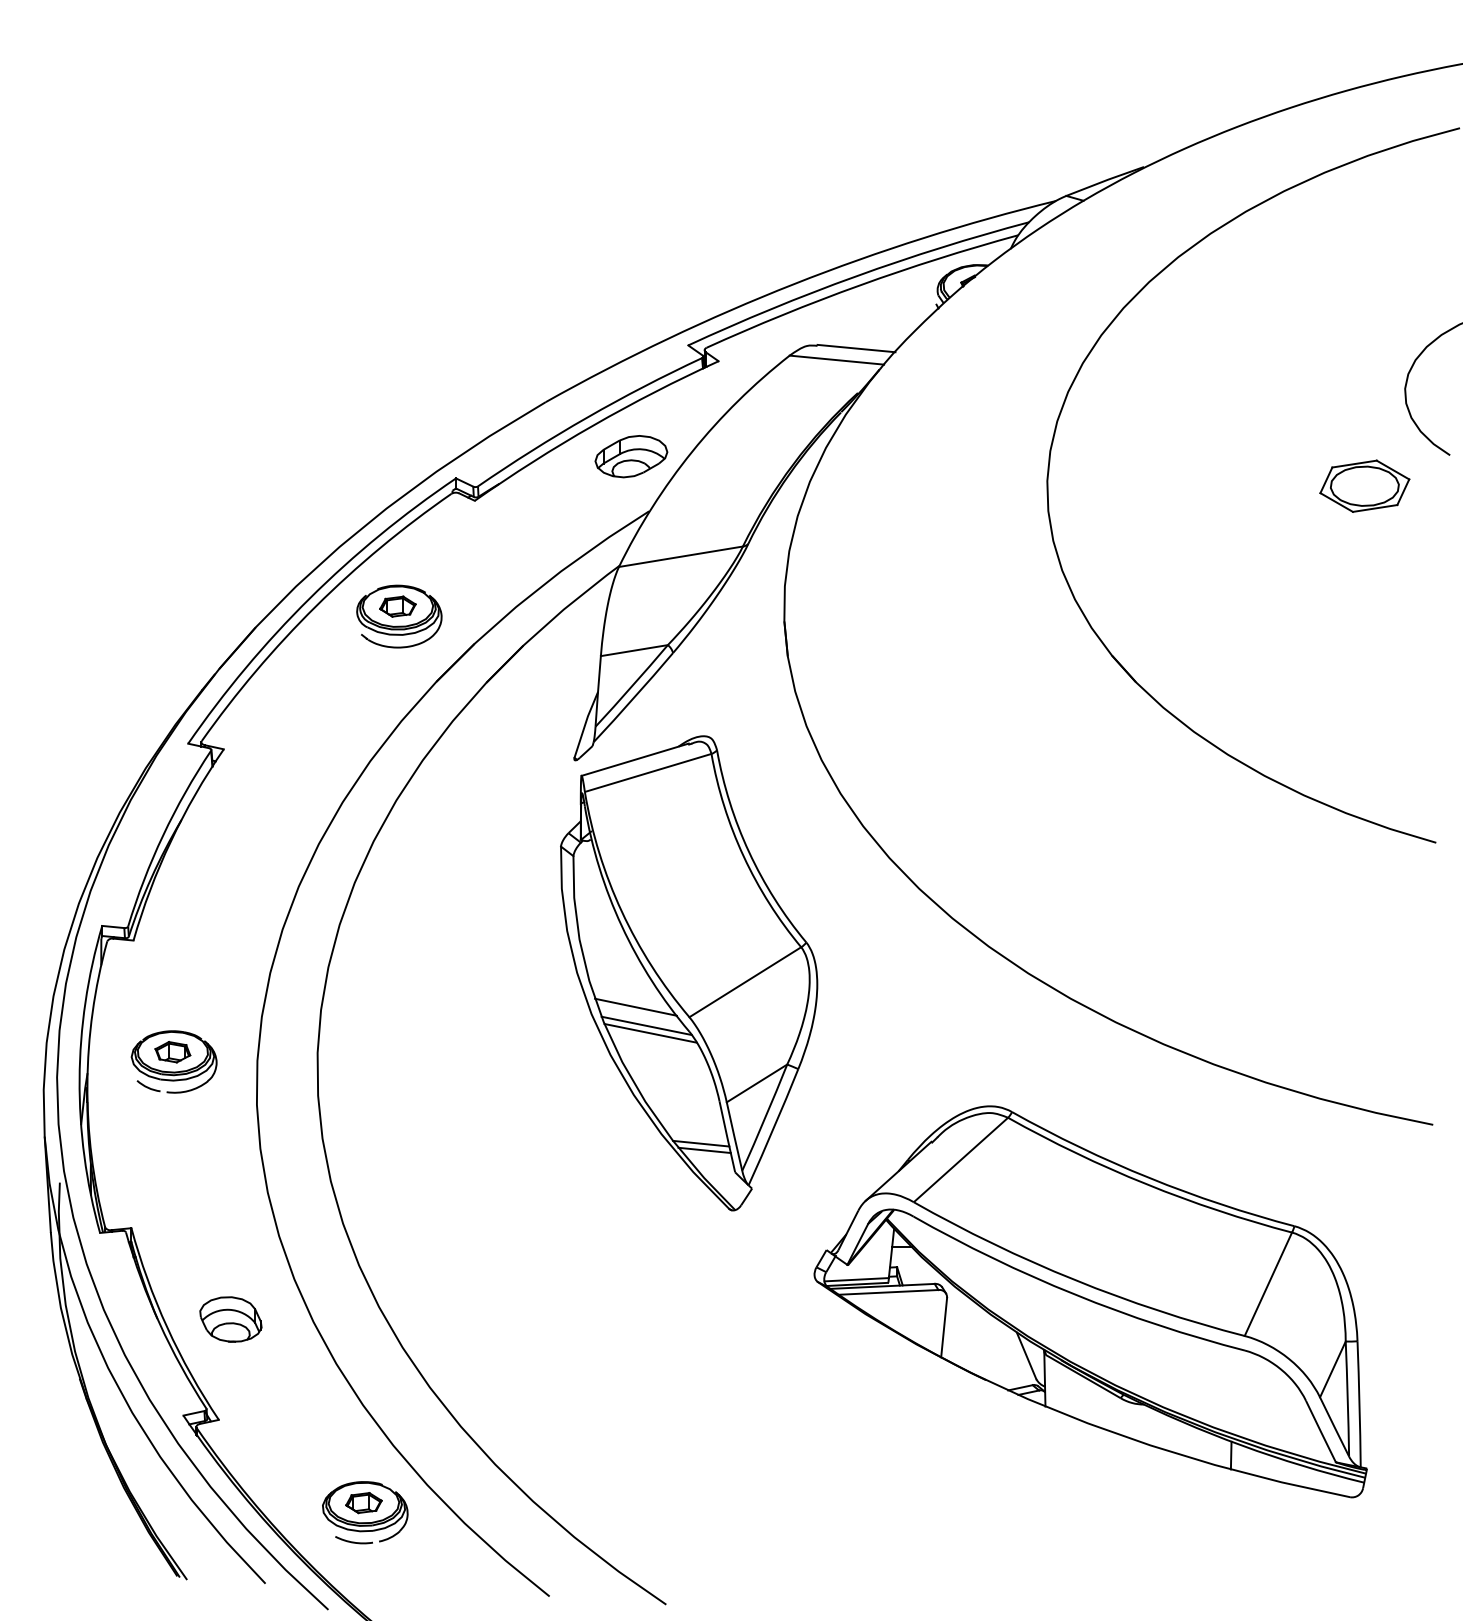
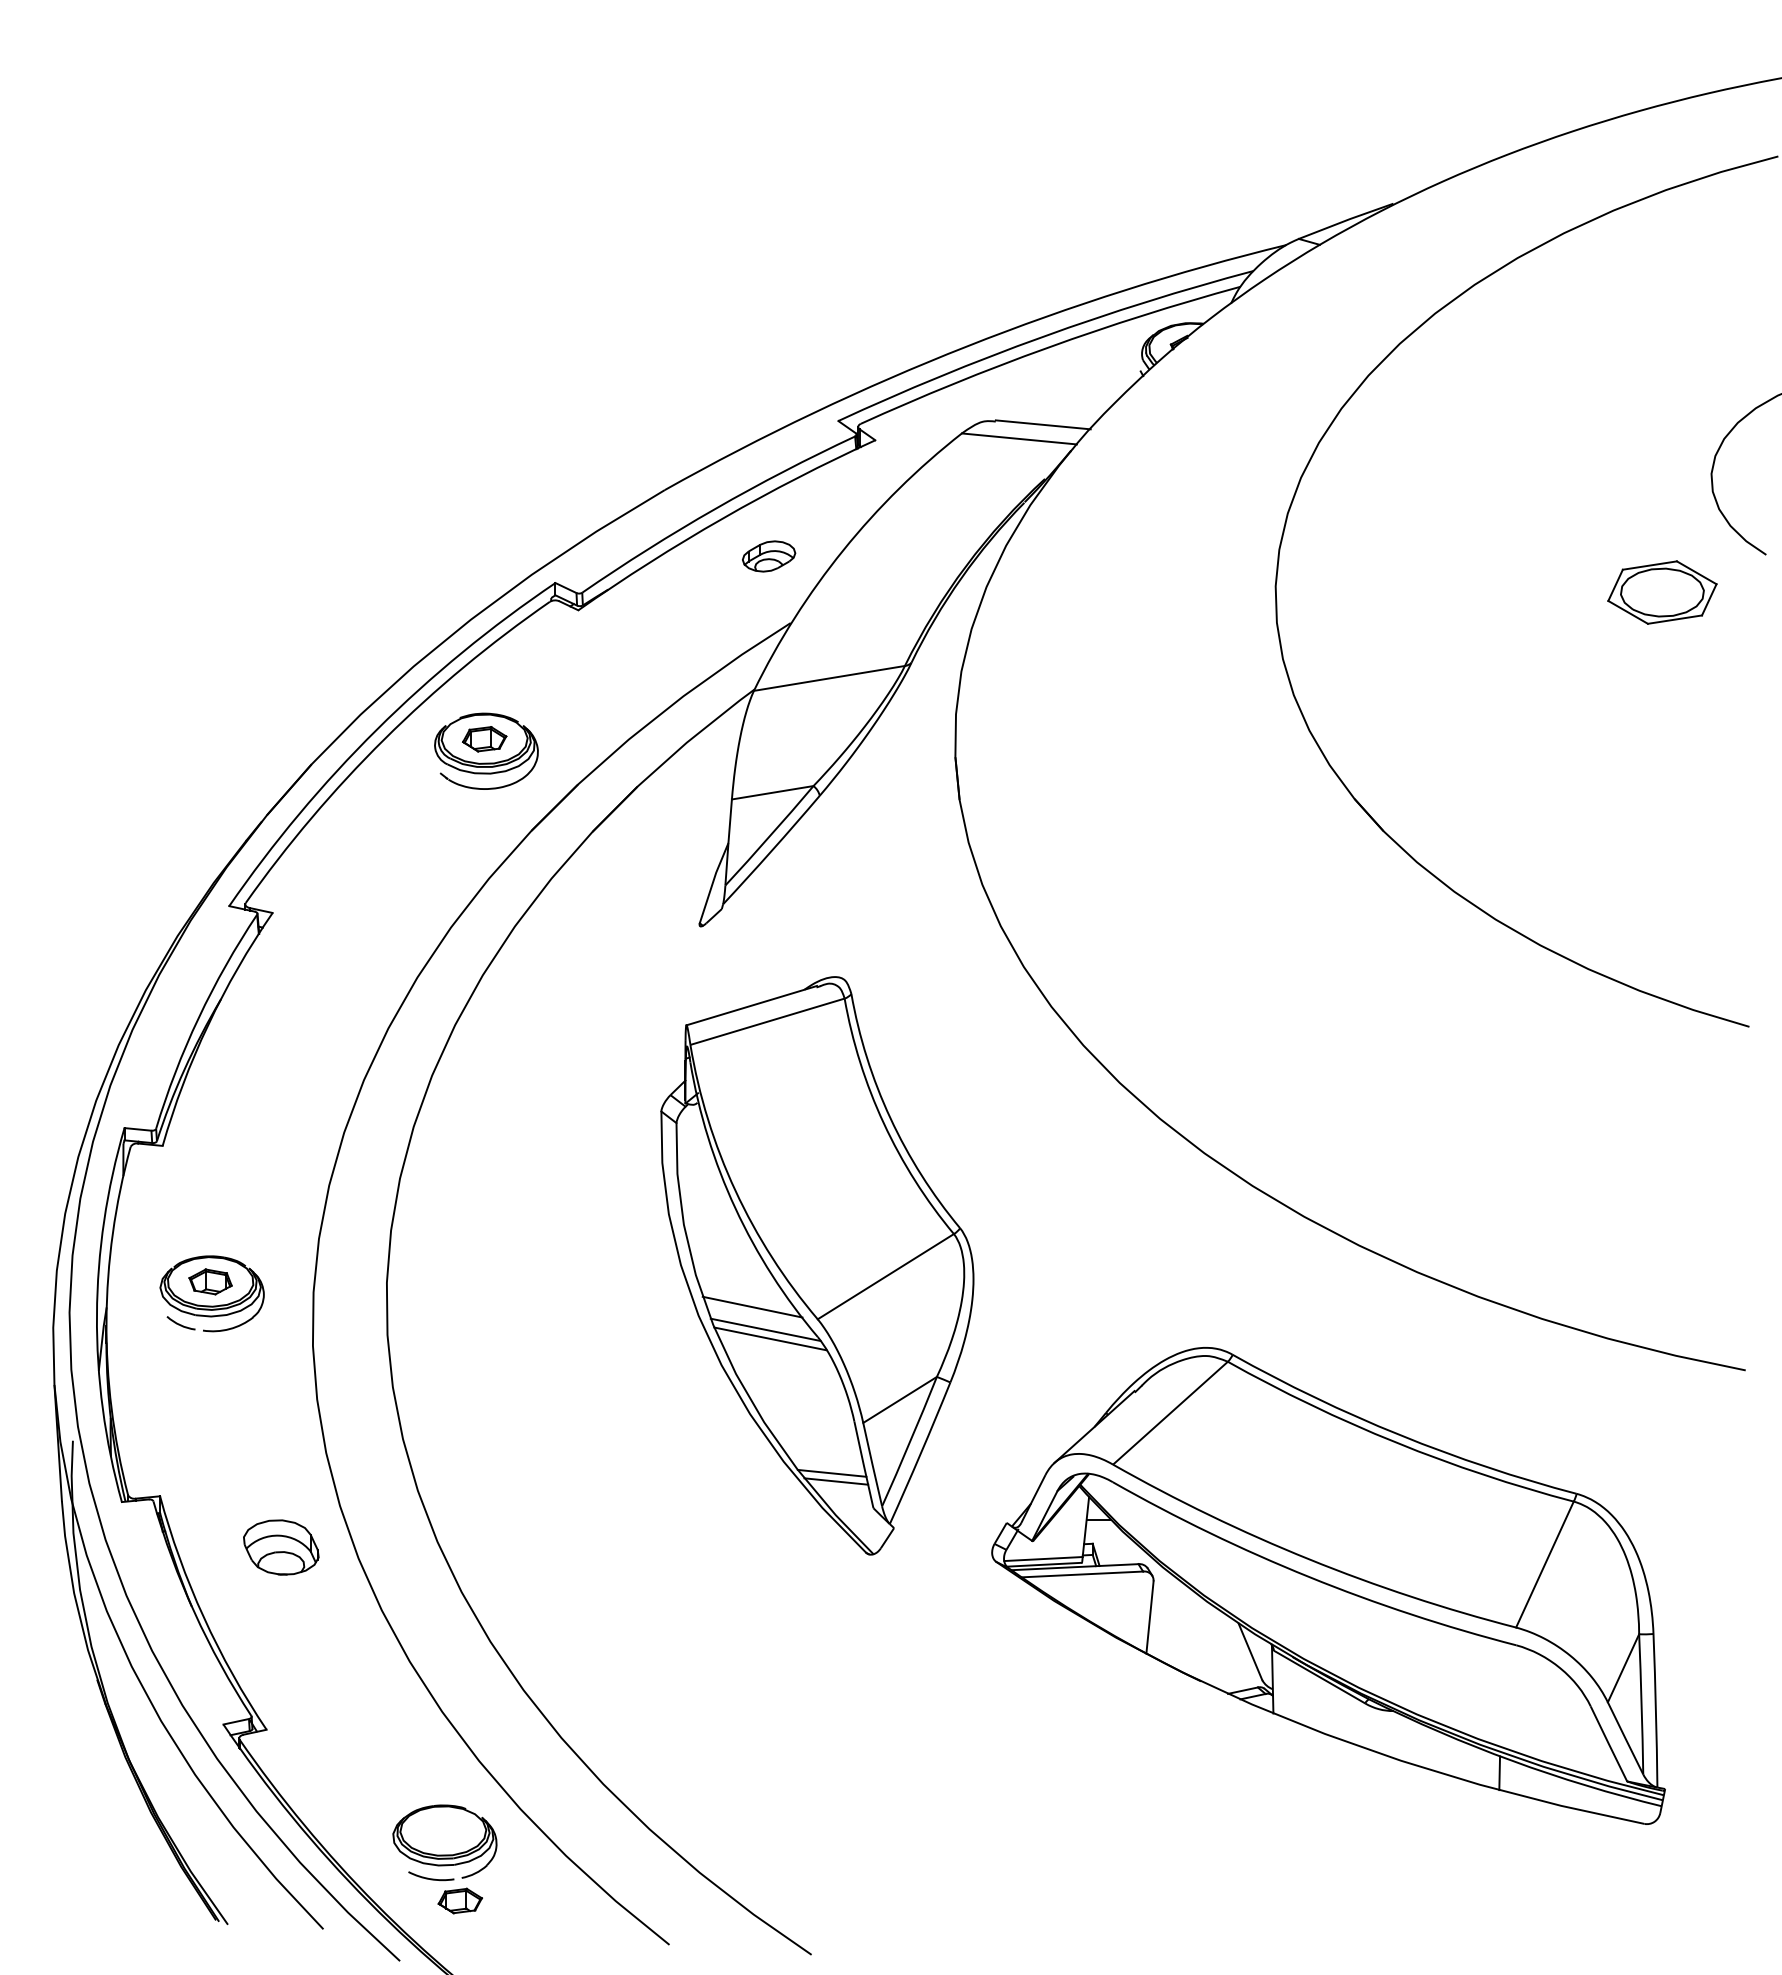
part: (630, 456) -> (768, 556), size x0.6
part: (689, 973) -> (817, 1265), moved
part: (231, 1319) -> (281, 1547), moved
part: (363, 1502) -> (459, 1900), moved

